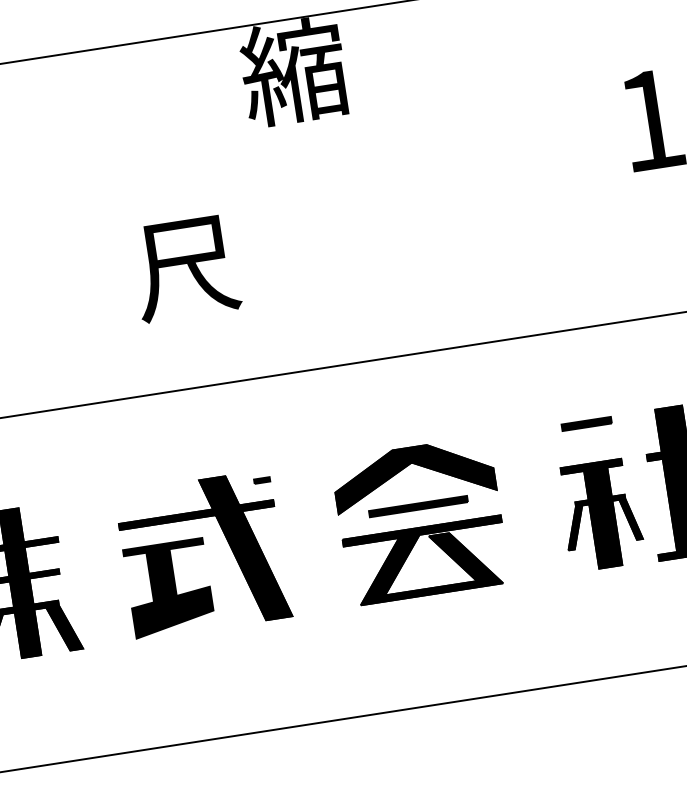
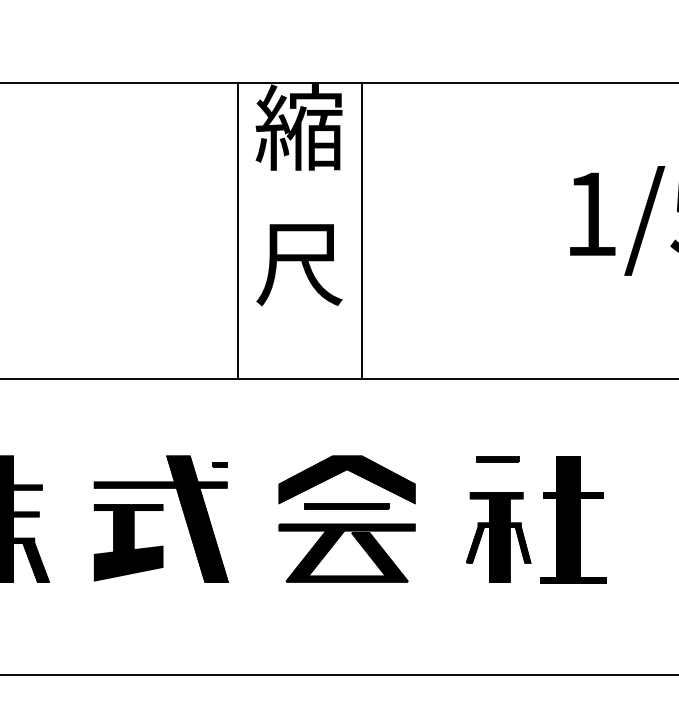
line: (385, 180) -> (361, 230), added
line: (241, 203) -> (238, 230), added
text: (185, 269) -> (299, 265), moved

